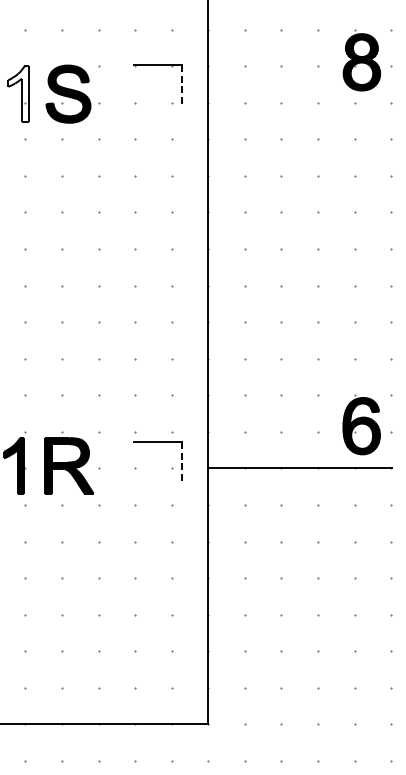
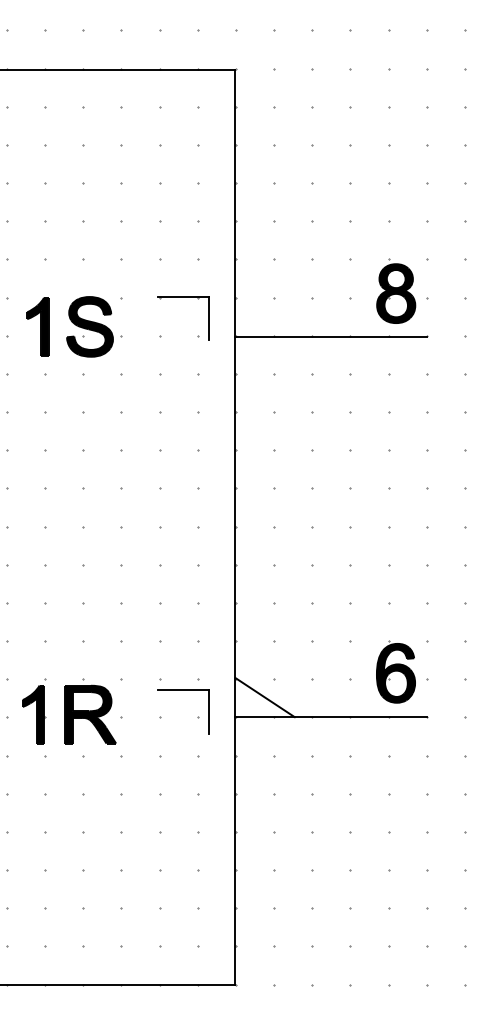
line: (182, 86) -> (208, 318), dashed -> solid
fill: (18, 93) -> (37, 326), added
line: (299, 104) -> (331, 337), added
line: (235, 449) -> (264, 697), added
line: (182, 462) -> (208, 711), dashed -> solid

